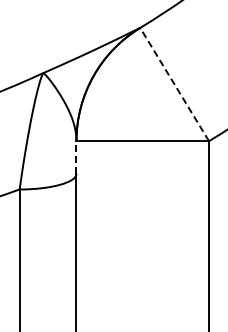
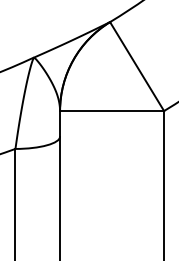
line: (174, 84) -> (136, 66), dashed -> solid
line: (76, 157) -> (60, 123), dashed -> solid

